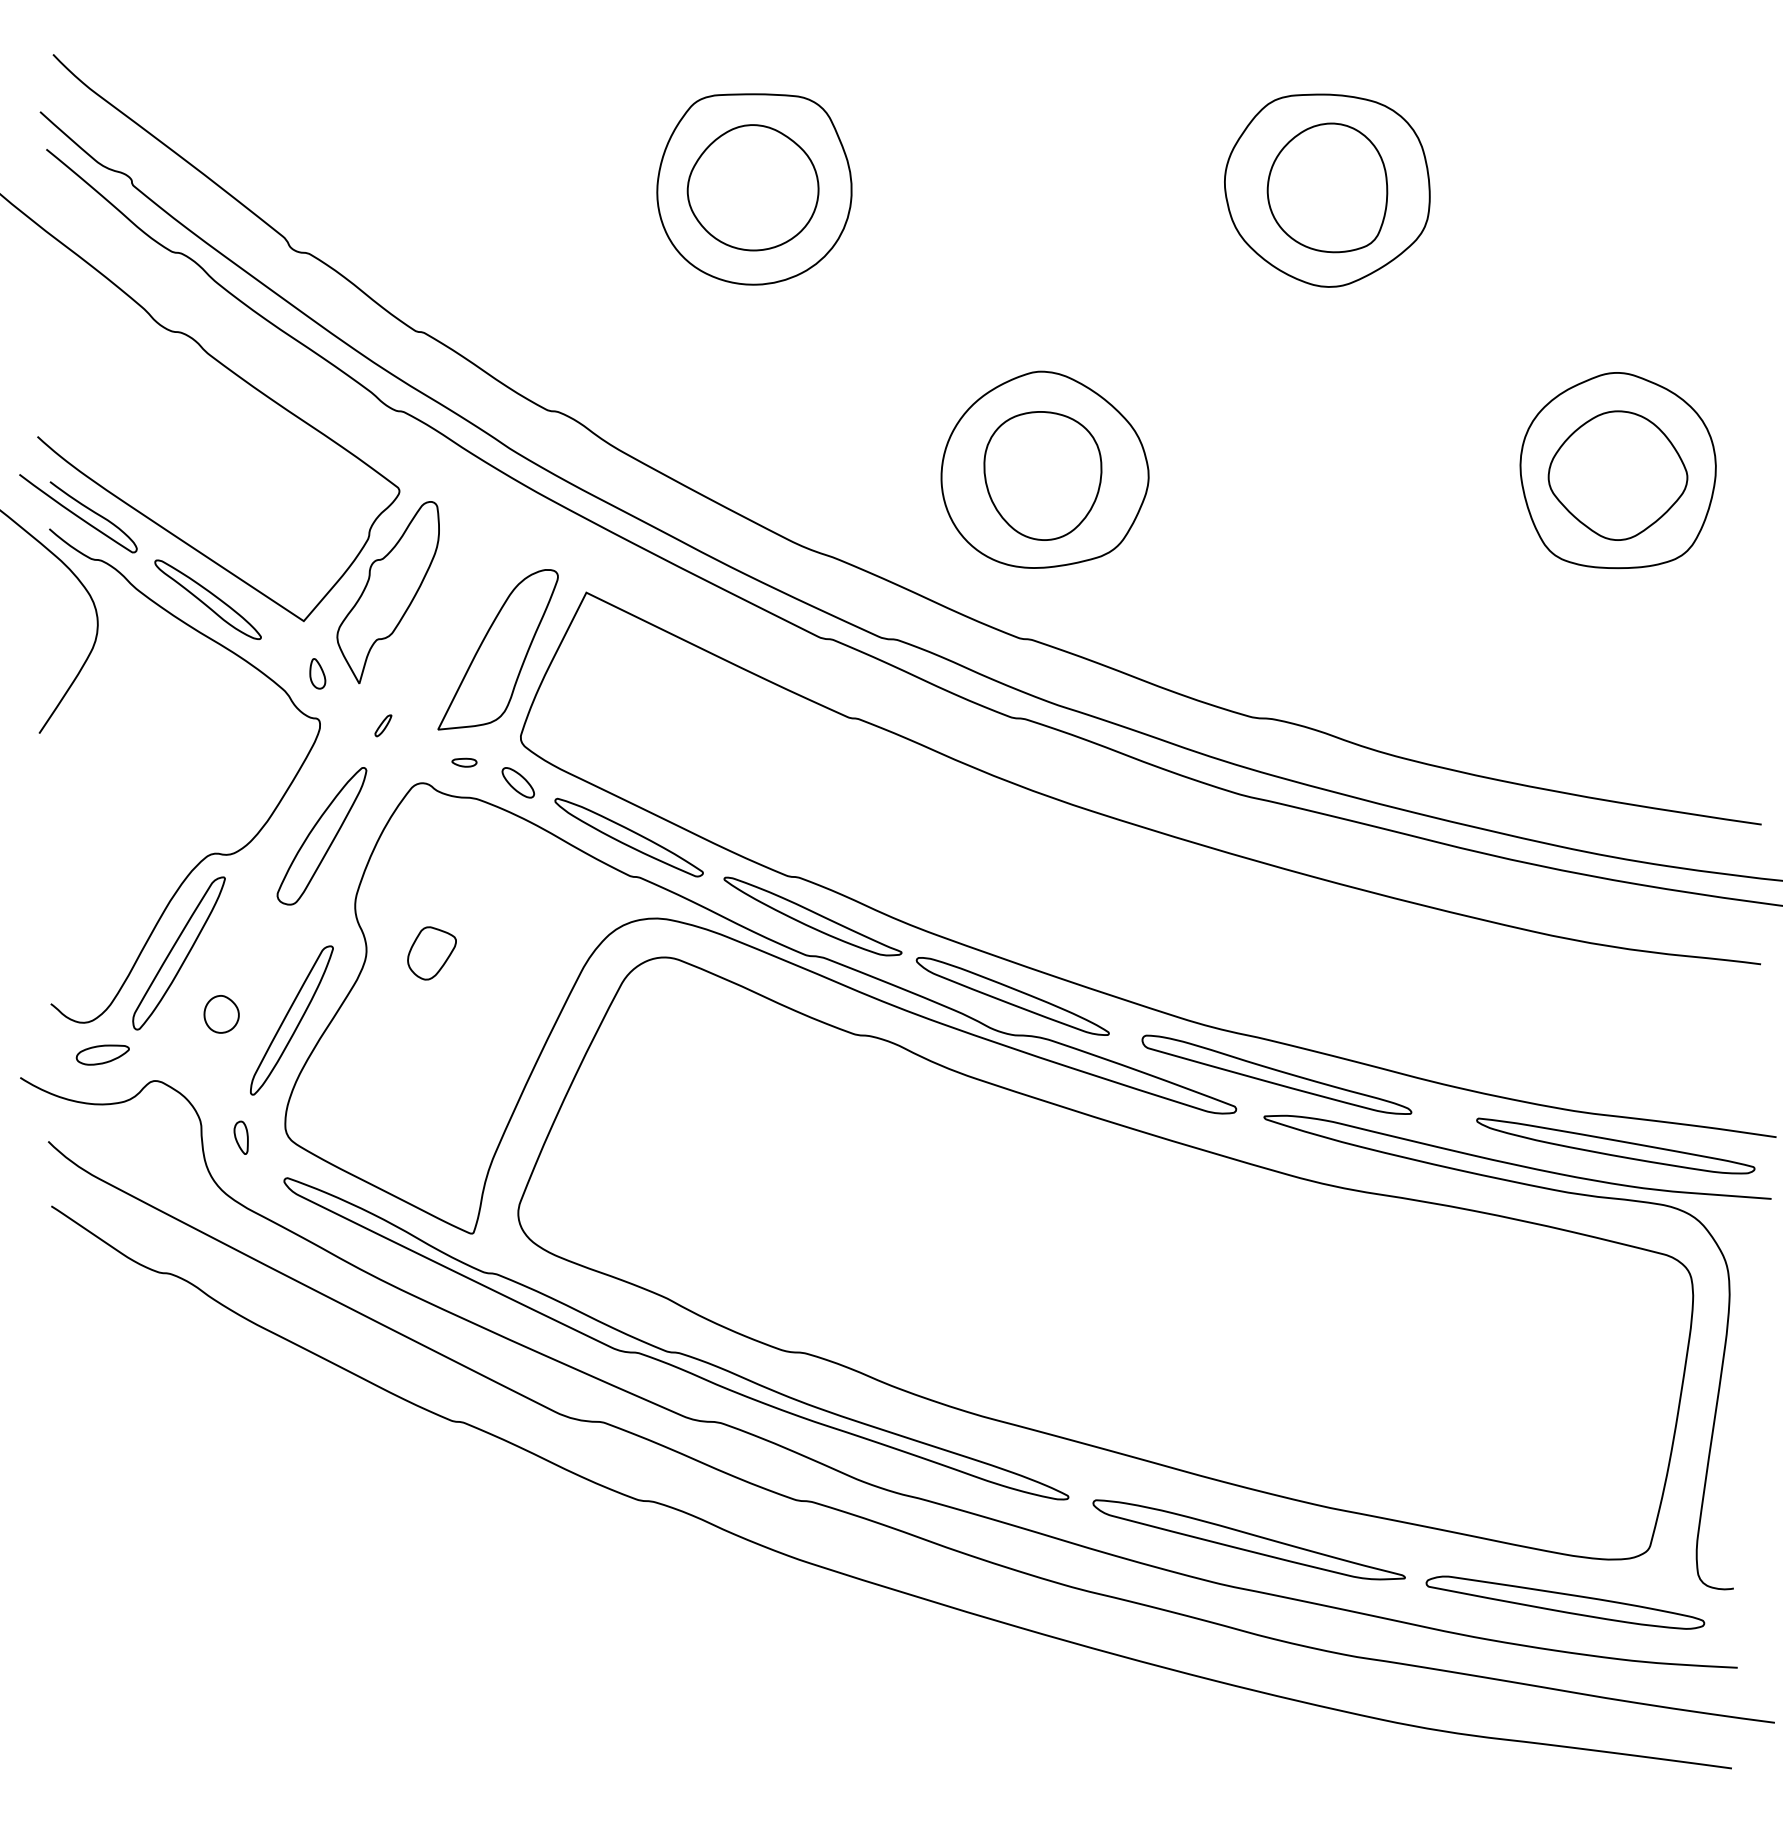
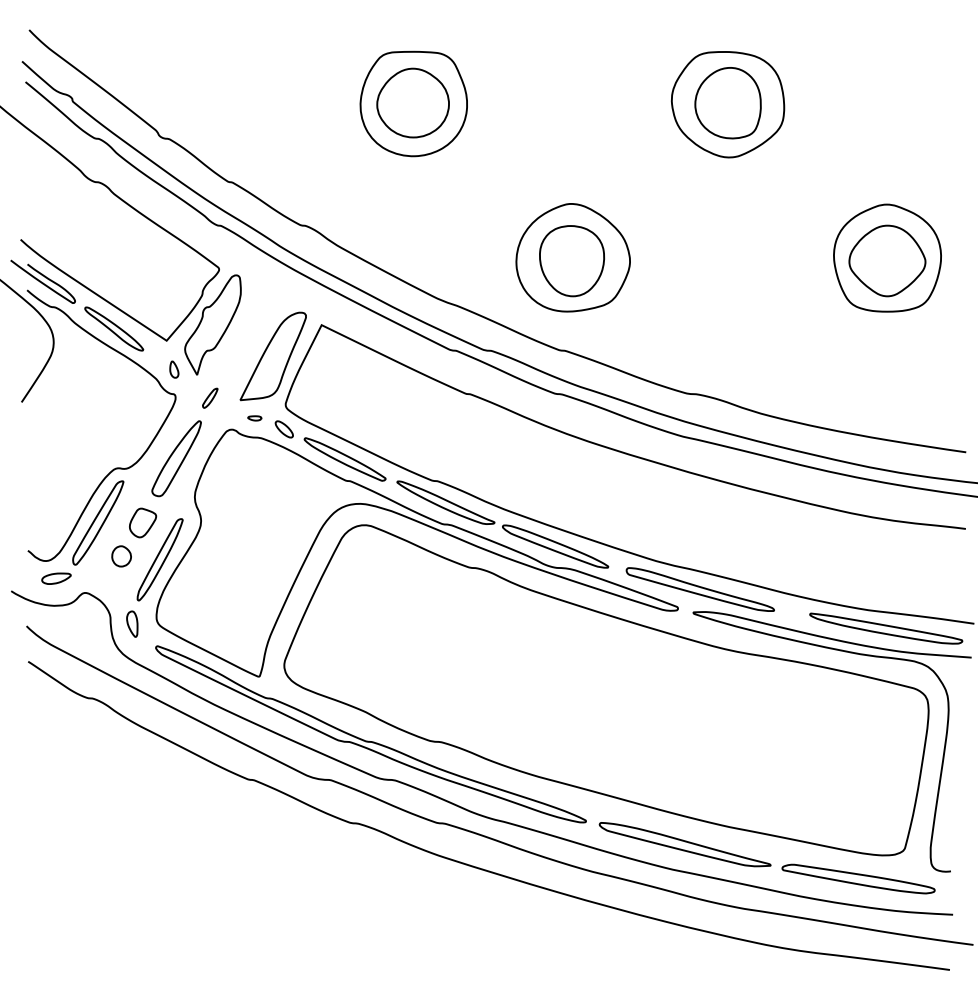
part: (383, 724) -> (210, 397), size x1.67
part: (432, 952) -> (143, 522), moved
part: (241, 1136) -> (132, 623), size x1.43

